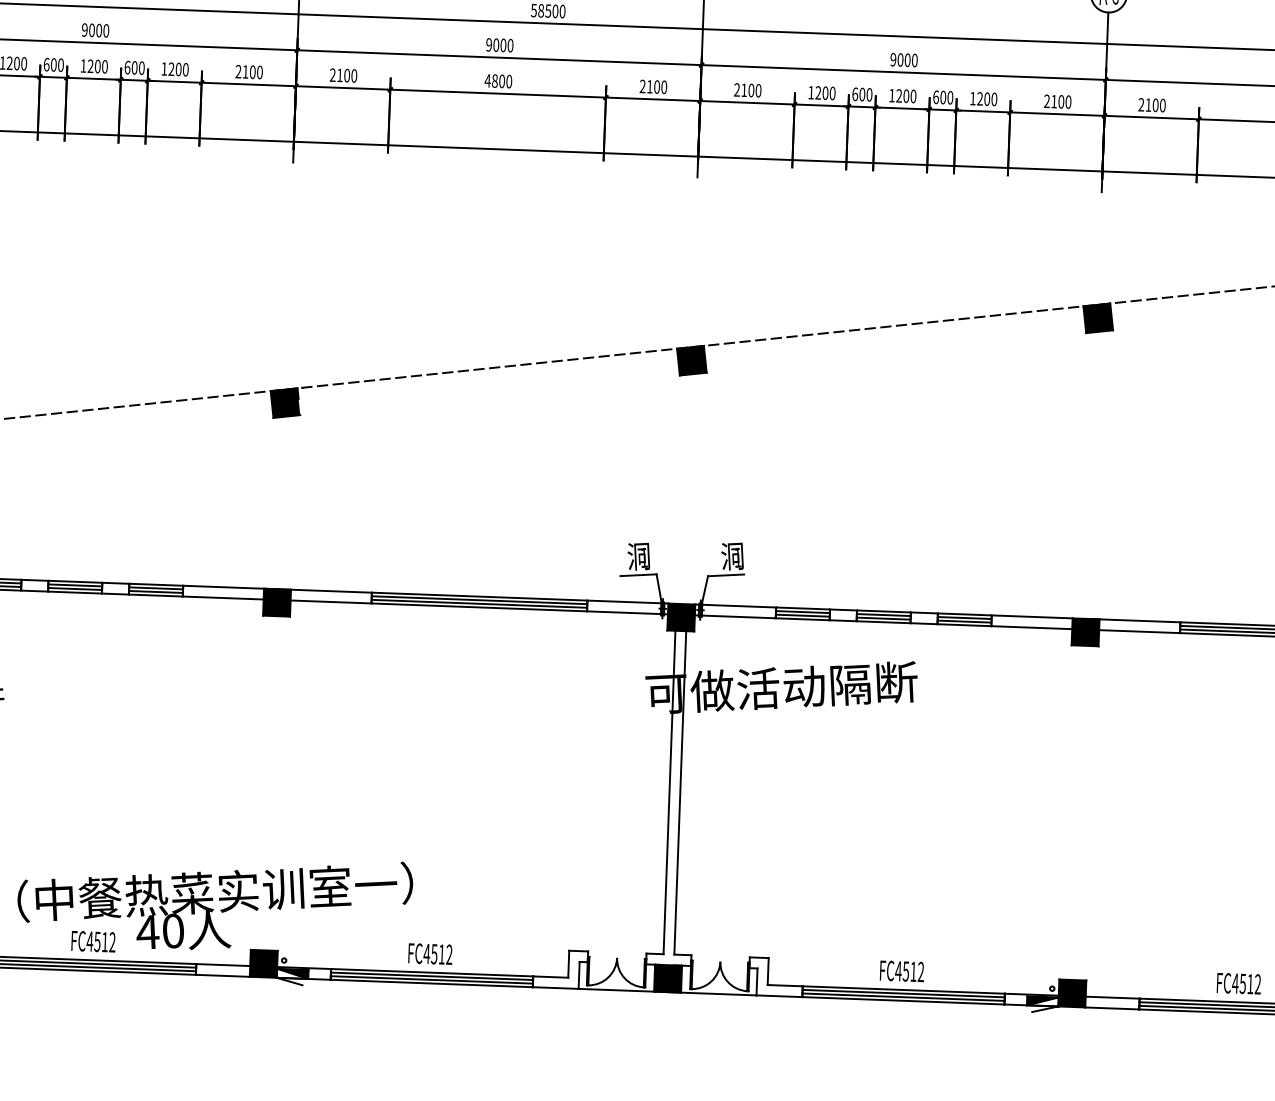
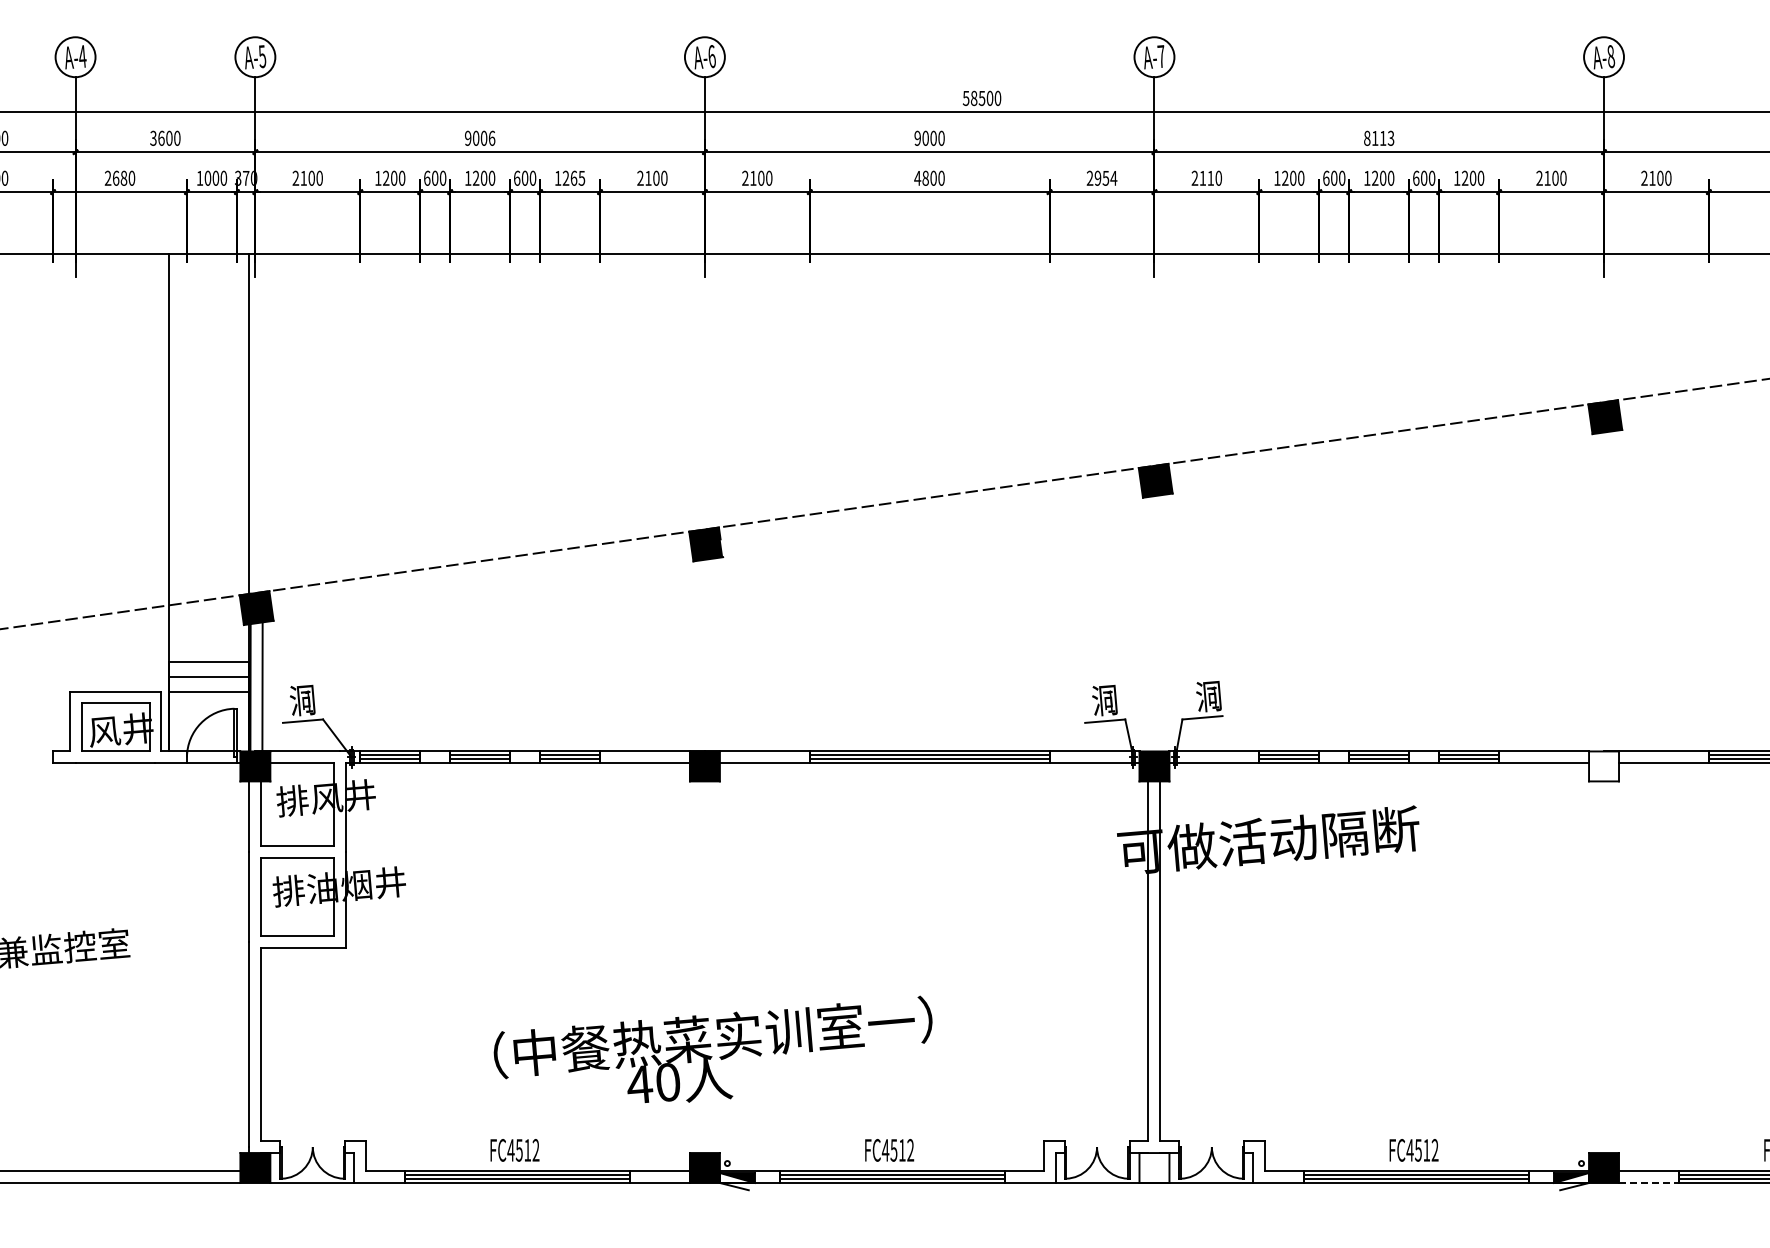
text: (105, 30) -> (491, 137), 9000 -> 9006
text: (904, 59) -> (1379, 137), 9000 -> 8113
text: (181, 68) -> (577, 177), 1200 -> 1265
text: (656, 86) -> (1105, 177), 2100 -> 2954
text: (751, 89) -> (1210, 177), 2100 -> 2110
fill: (1086, 632) -> (1604, 766), removed
text: (214, 902) -> (712, 1048), moved
fill: (668, 979) -> (1154, 1168), removed
line: (1111, 1008) -> (1648, 1183), solid -> dashed

